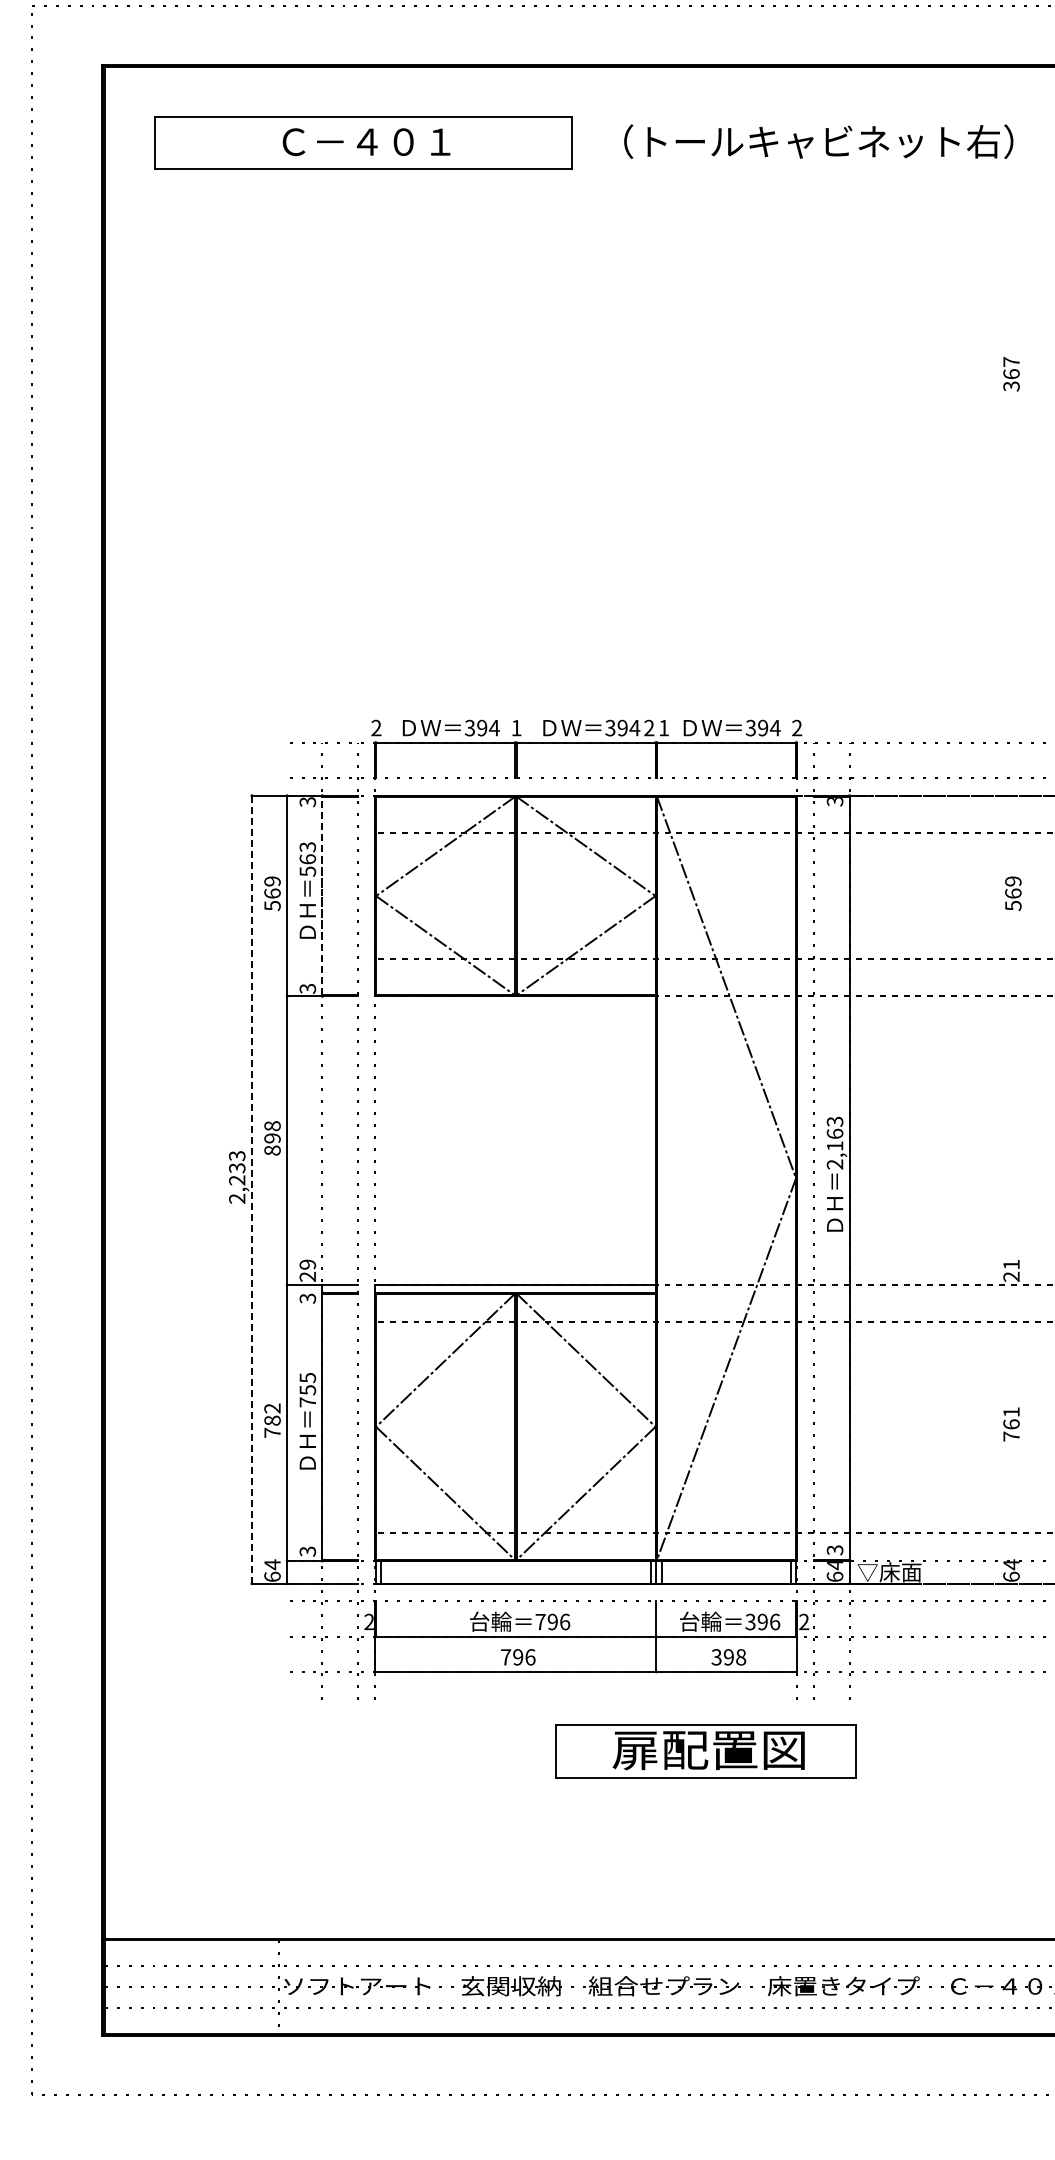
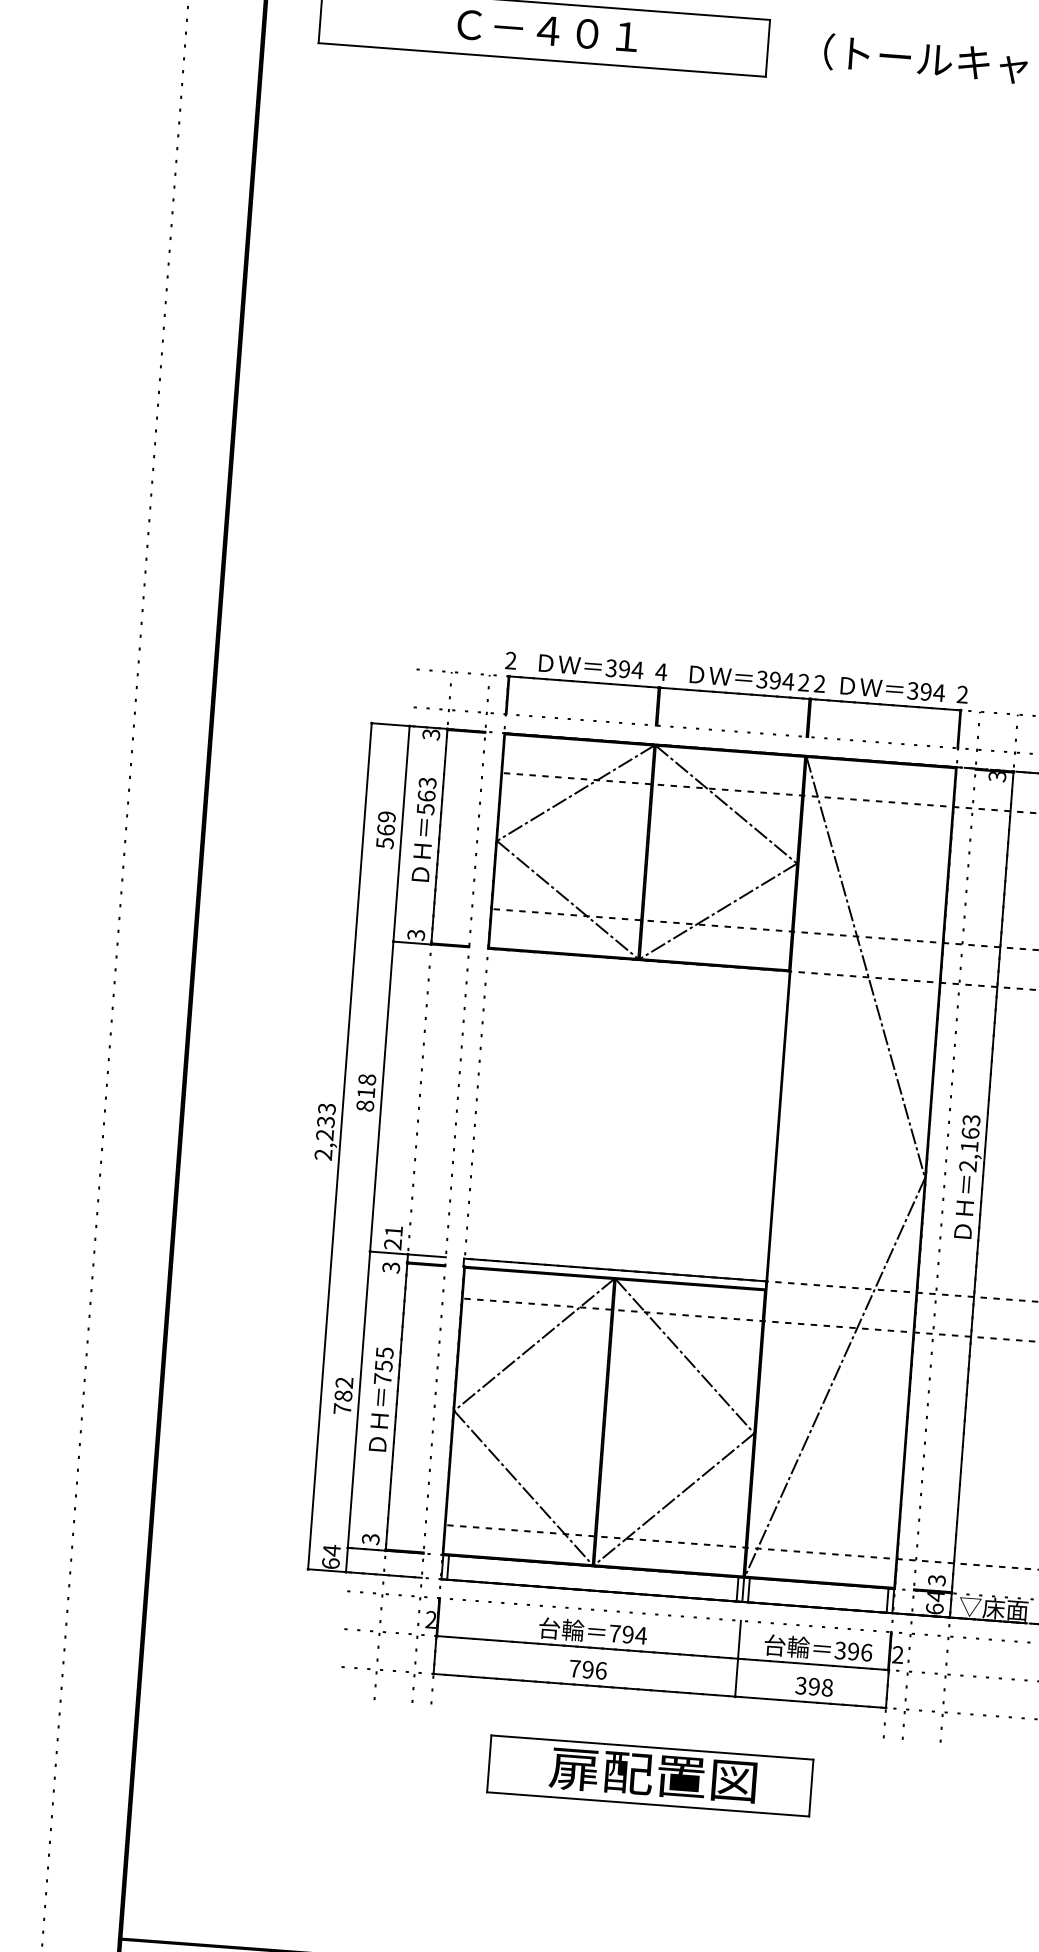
text: (664, 727) -> (820, 683), 1 -> 2
text: (516, 728) -> (661, 672), 1 -> 4
line: (322, 895) -> (439, 836), dashed -> solid
text: (272, 1138) -> (366, 1092), 898 -> 818
line: (251, 1189) -> (339, 1146), dashed -> solid
text: (307, 1264) -> (393, 1231), 29 -> 21
text: (564, 1621) -> (640, 1635), 796 -> 794
part: (705, 1751) -> (649, 1776), moved

